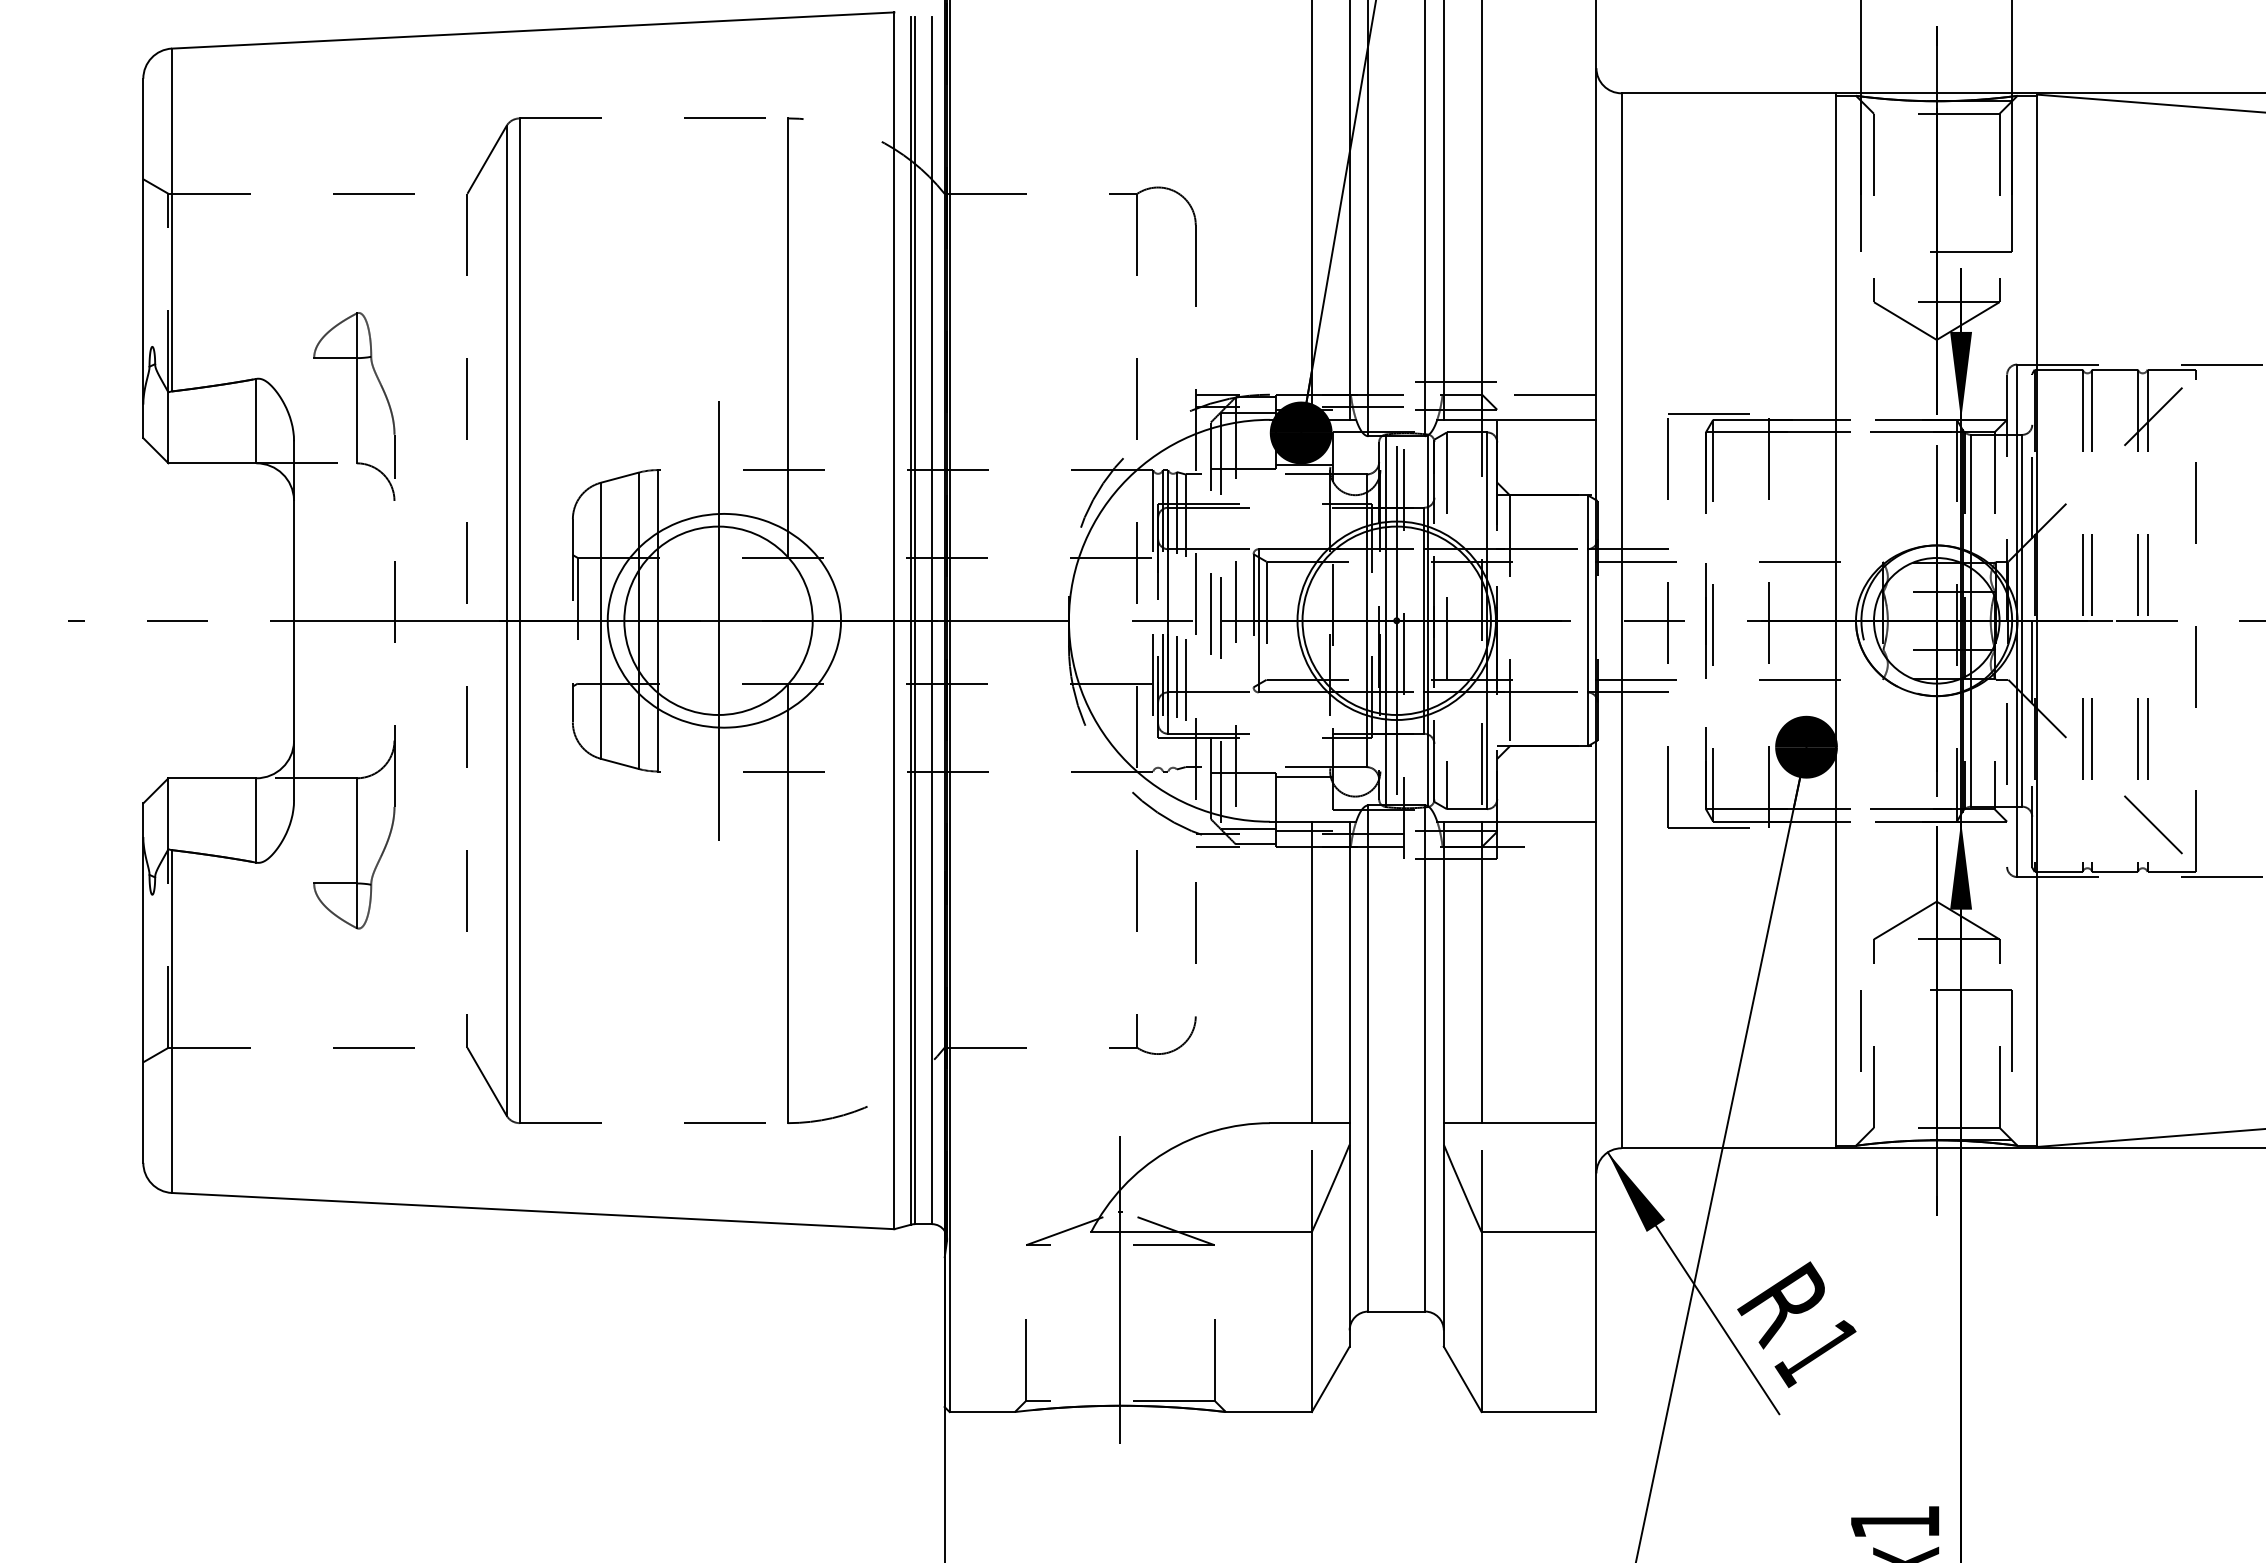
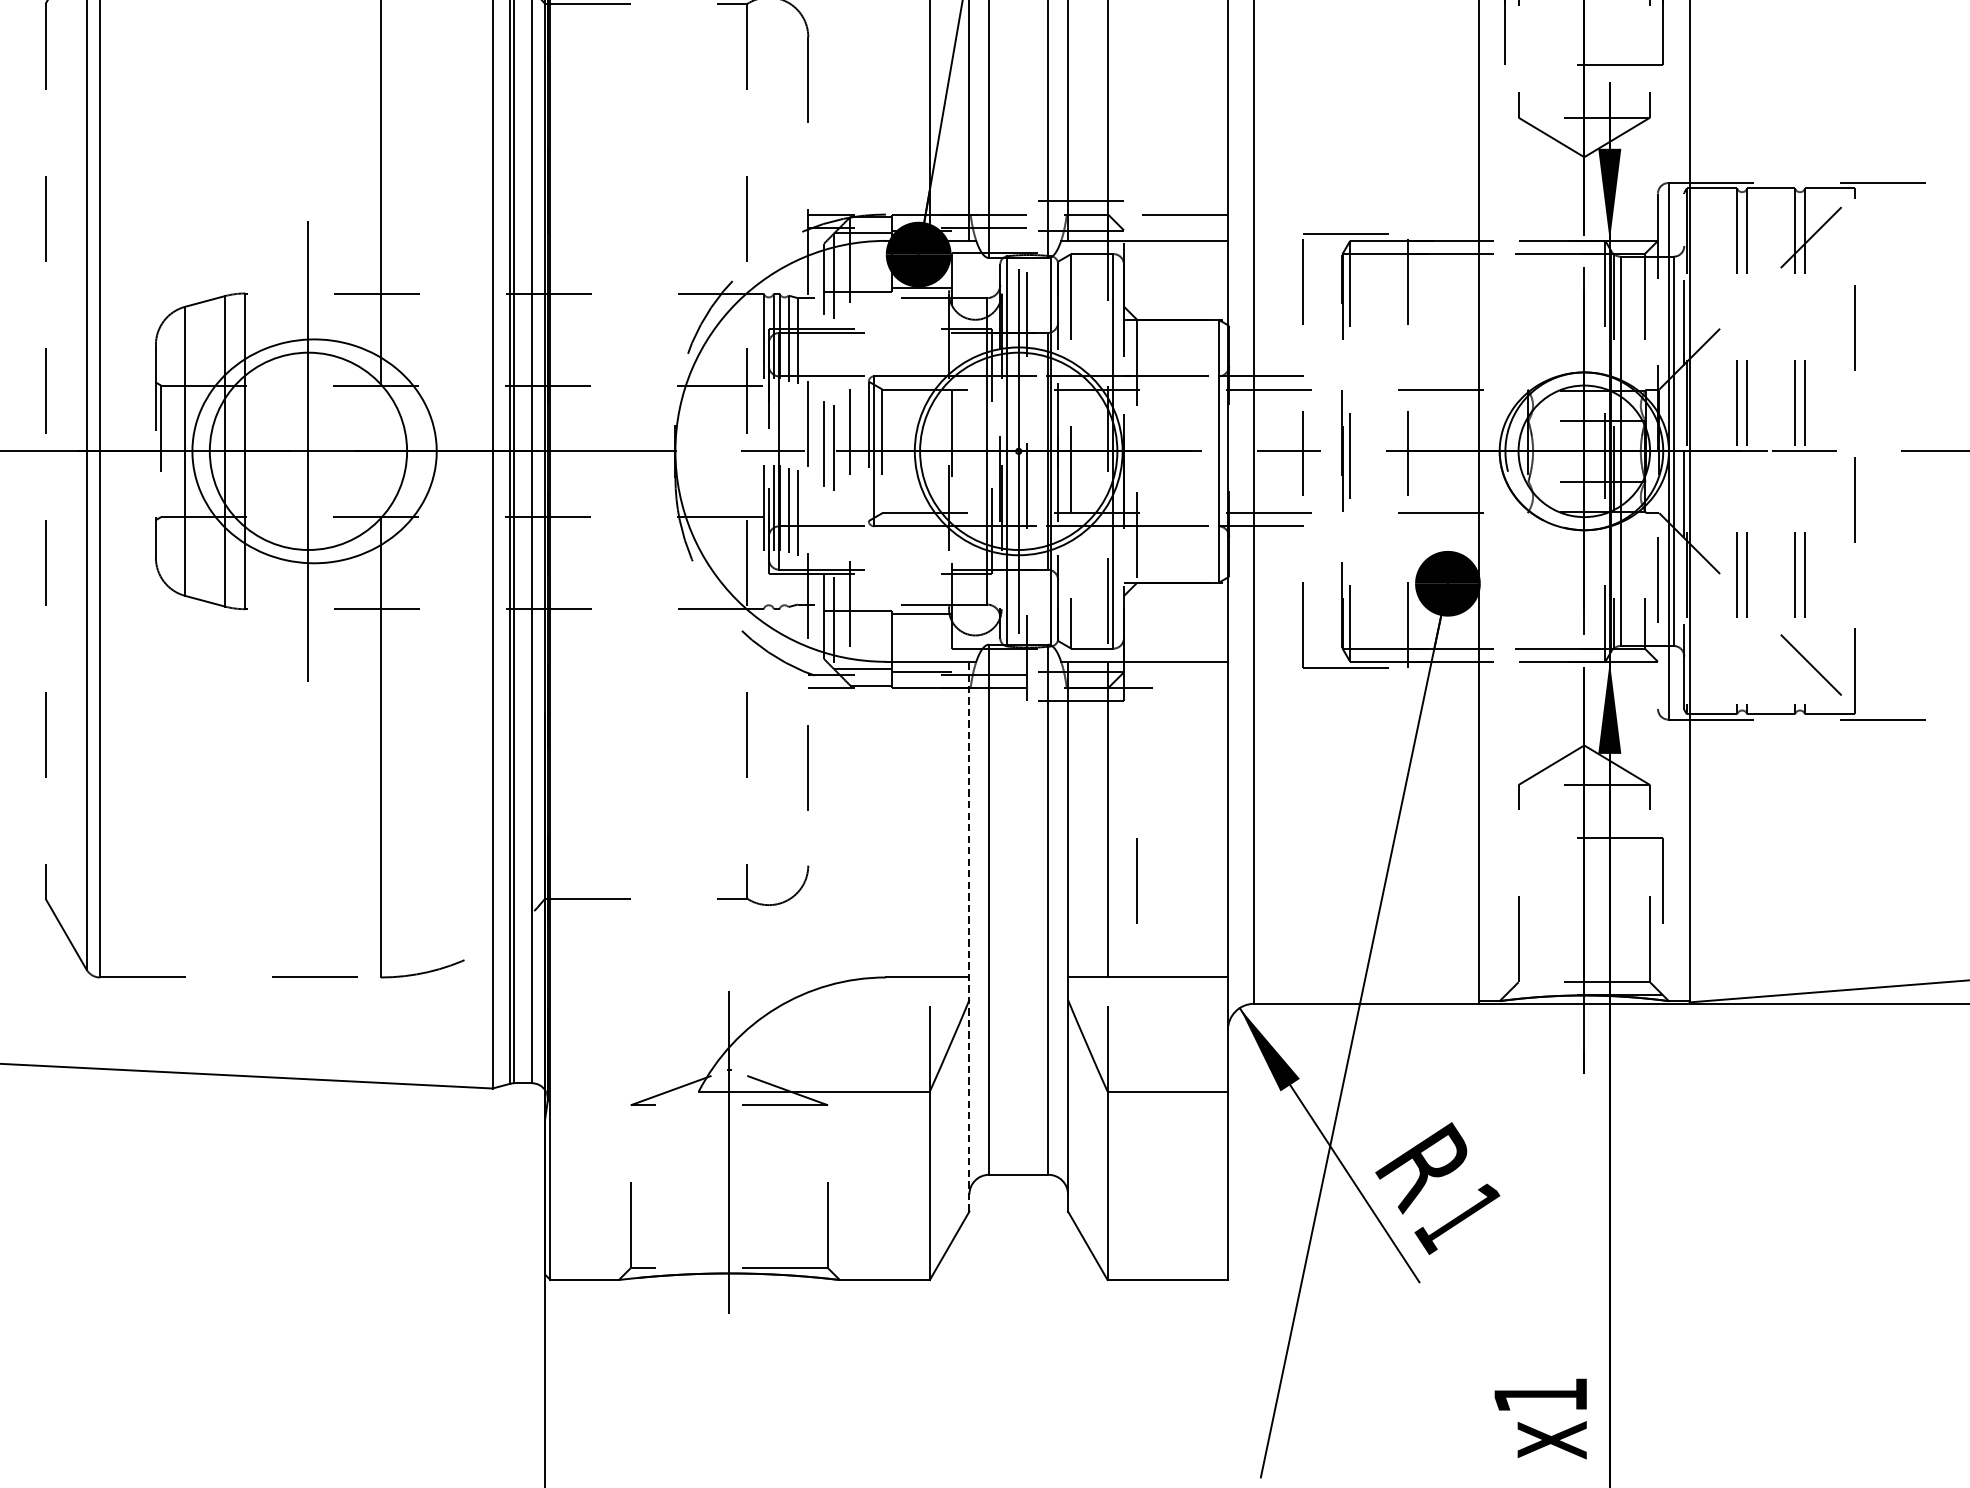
line: (1311, 972) -> (929, 819), removed
line: (1860, 1030) -> (1135, 880), moved
line: (1349, 1083) -> (969, 935), solid -> dashed

